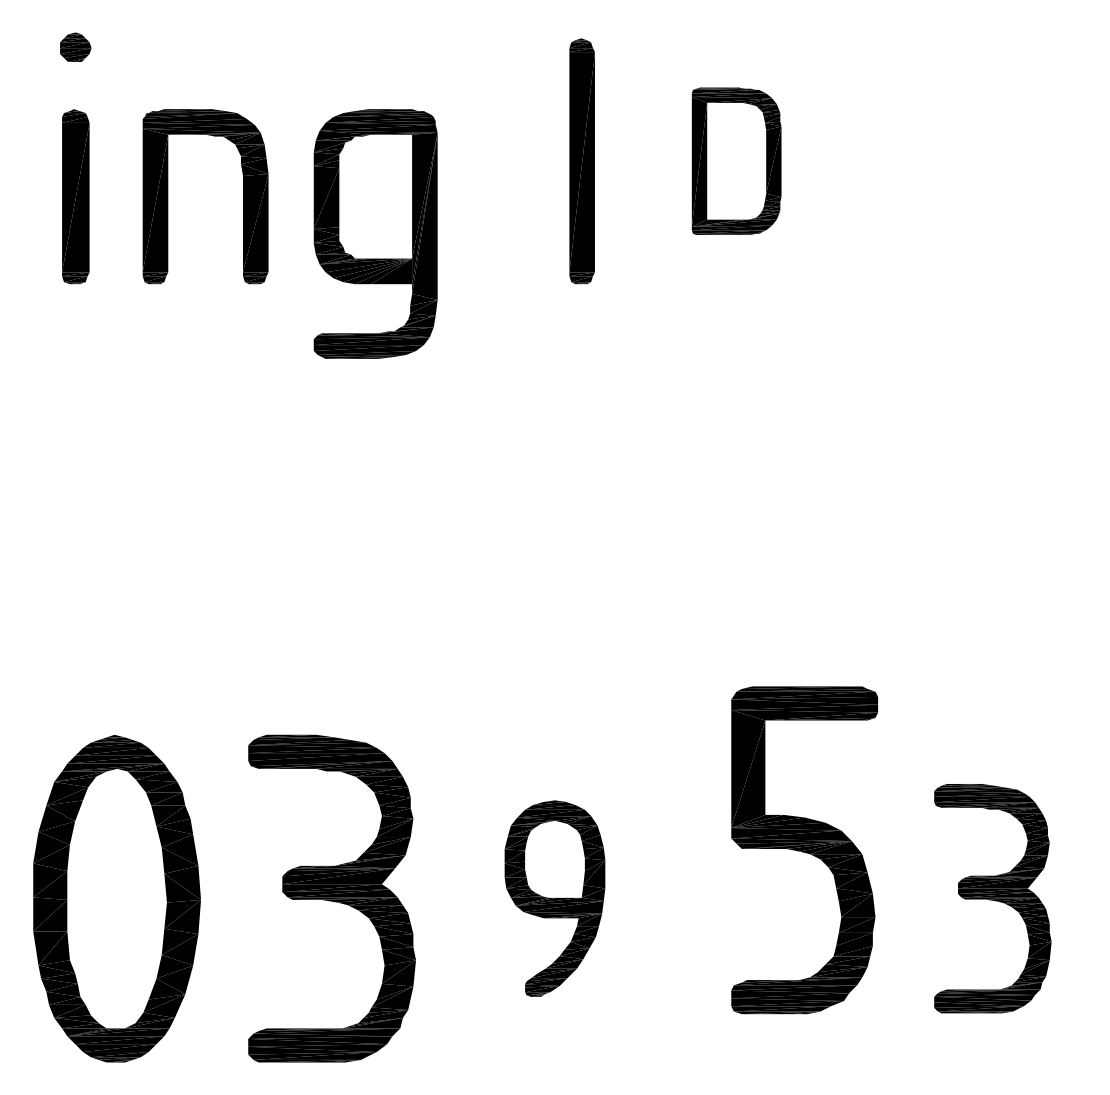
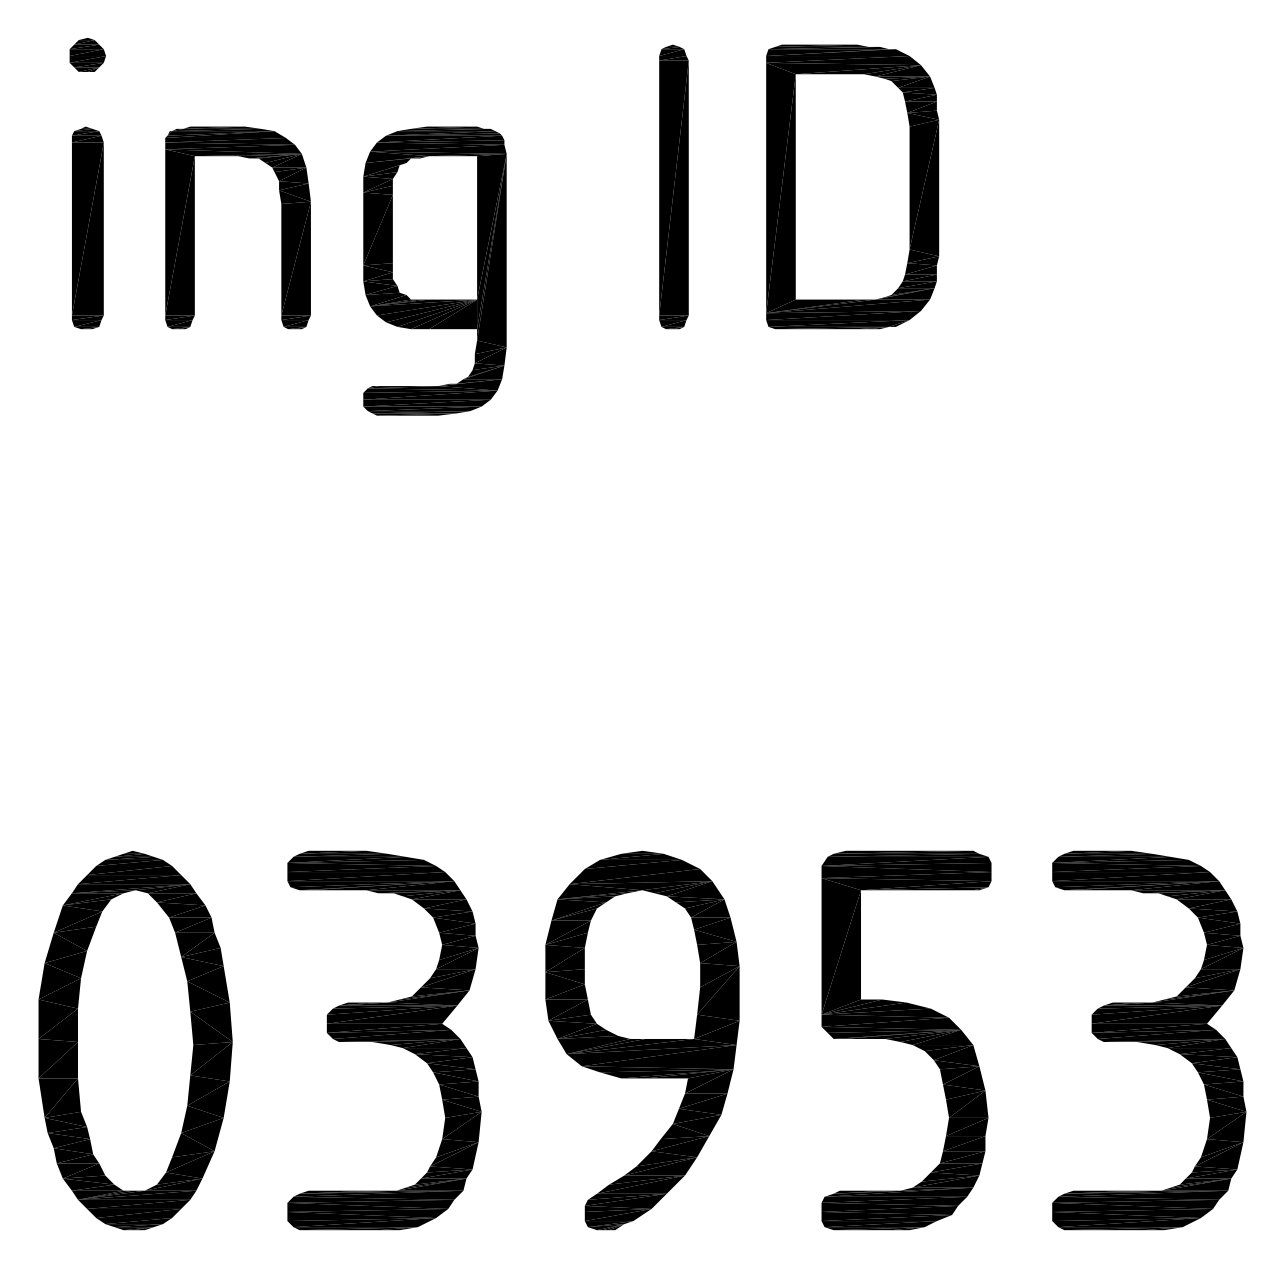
part: (736, 160) -> (852, 186), size x1.67
part: (804, 850) -> (906, 1040), moved
part: (555, 898) -> (642, 1040), size x1.67
part: (992, 898) -> (1149, 1040), size x1.43

